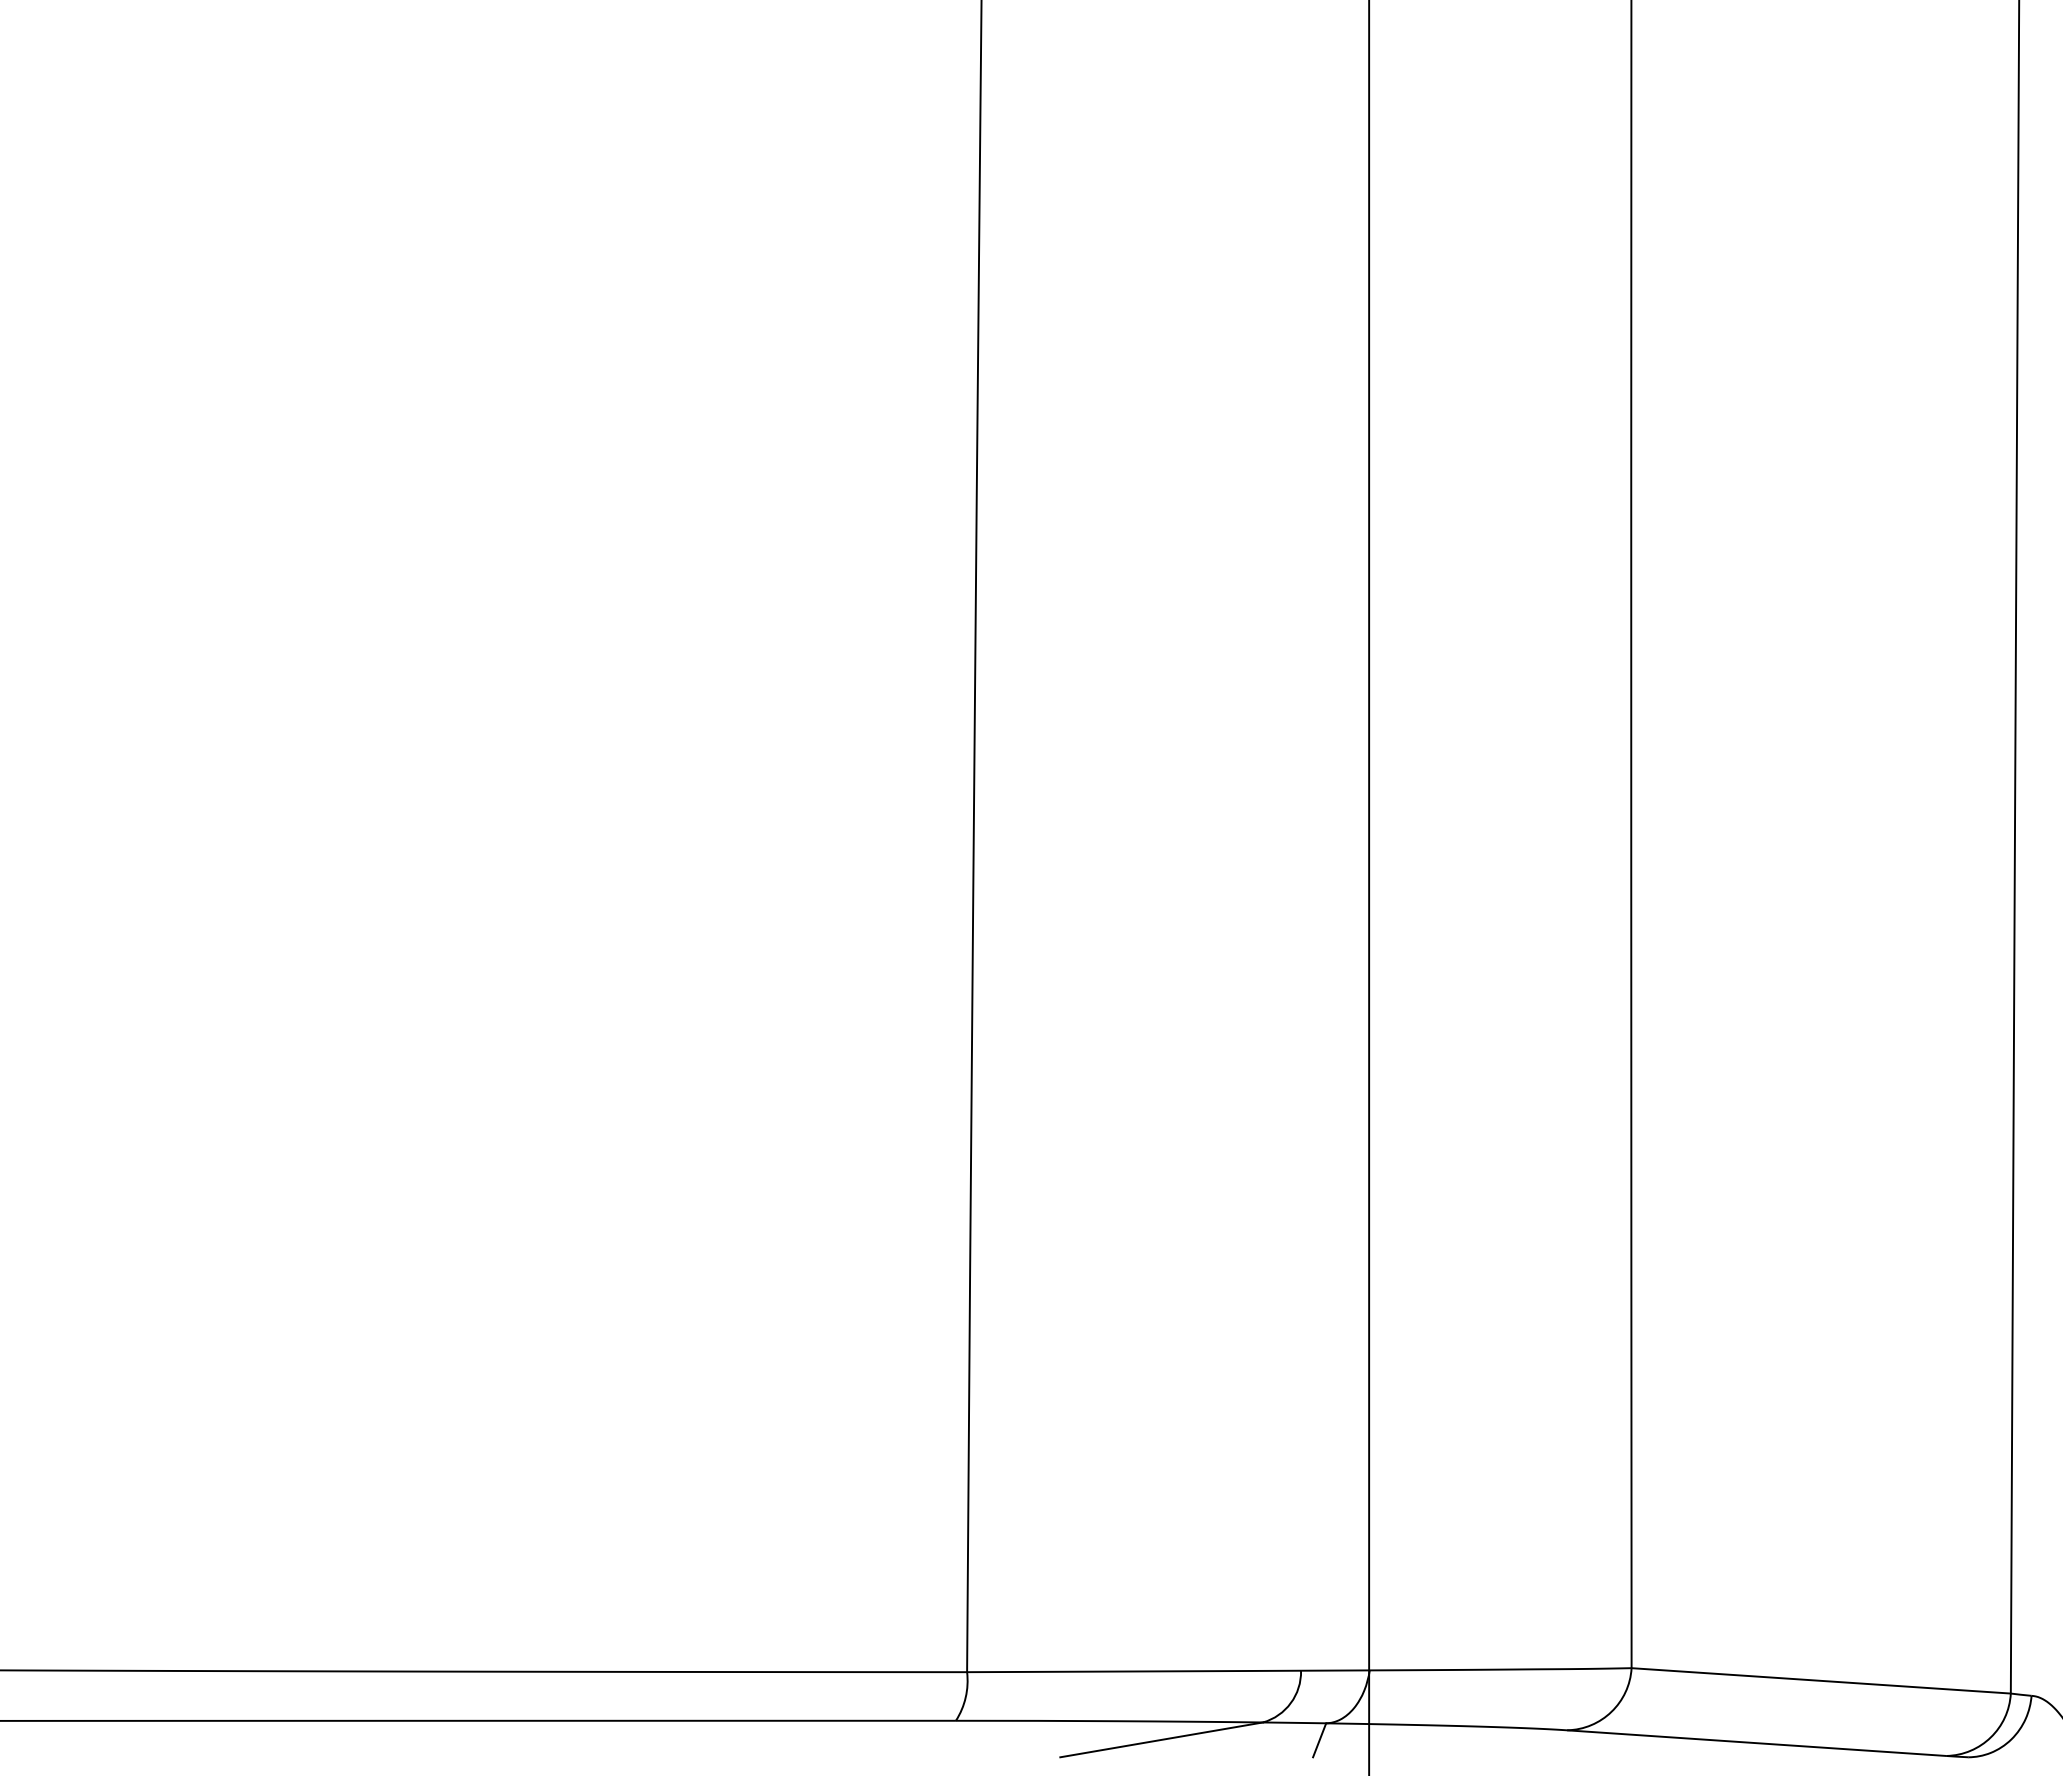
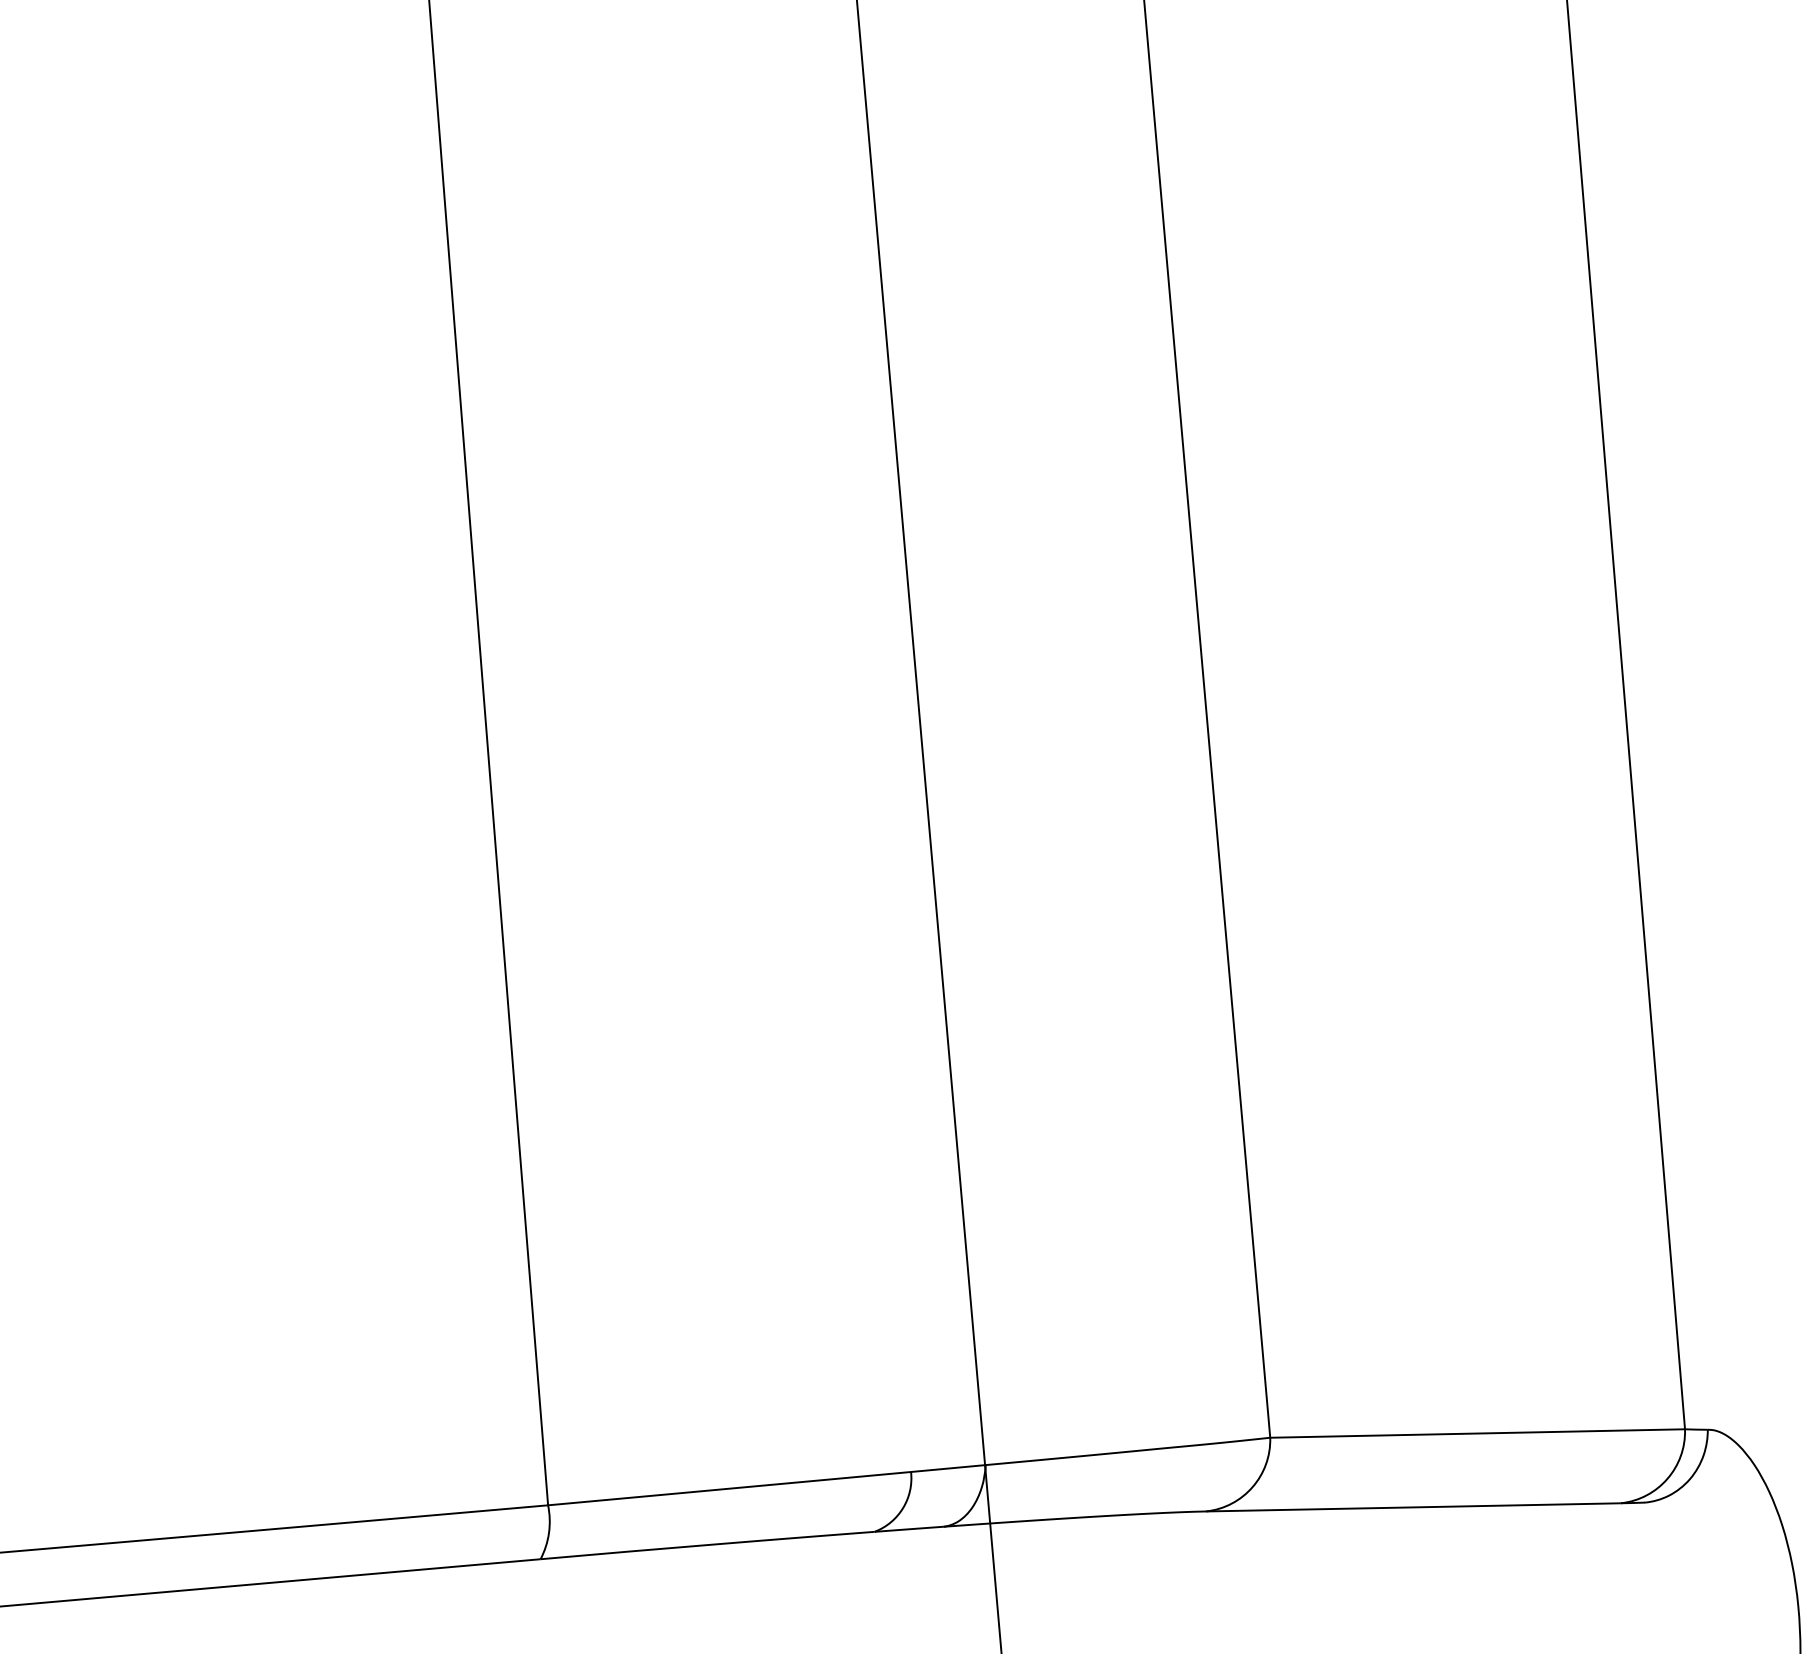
line: (1161, 1739) -> (765, 1560), removed
line: (1319, 1740) -> (937, 1546), removed

